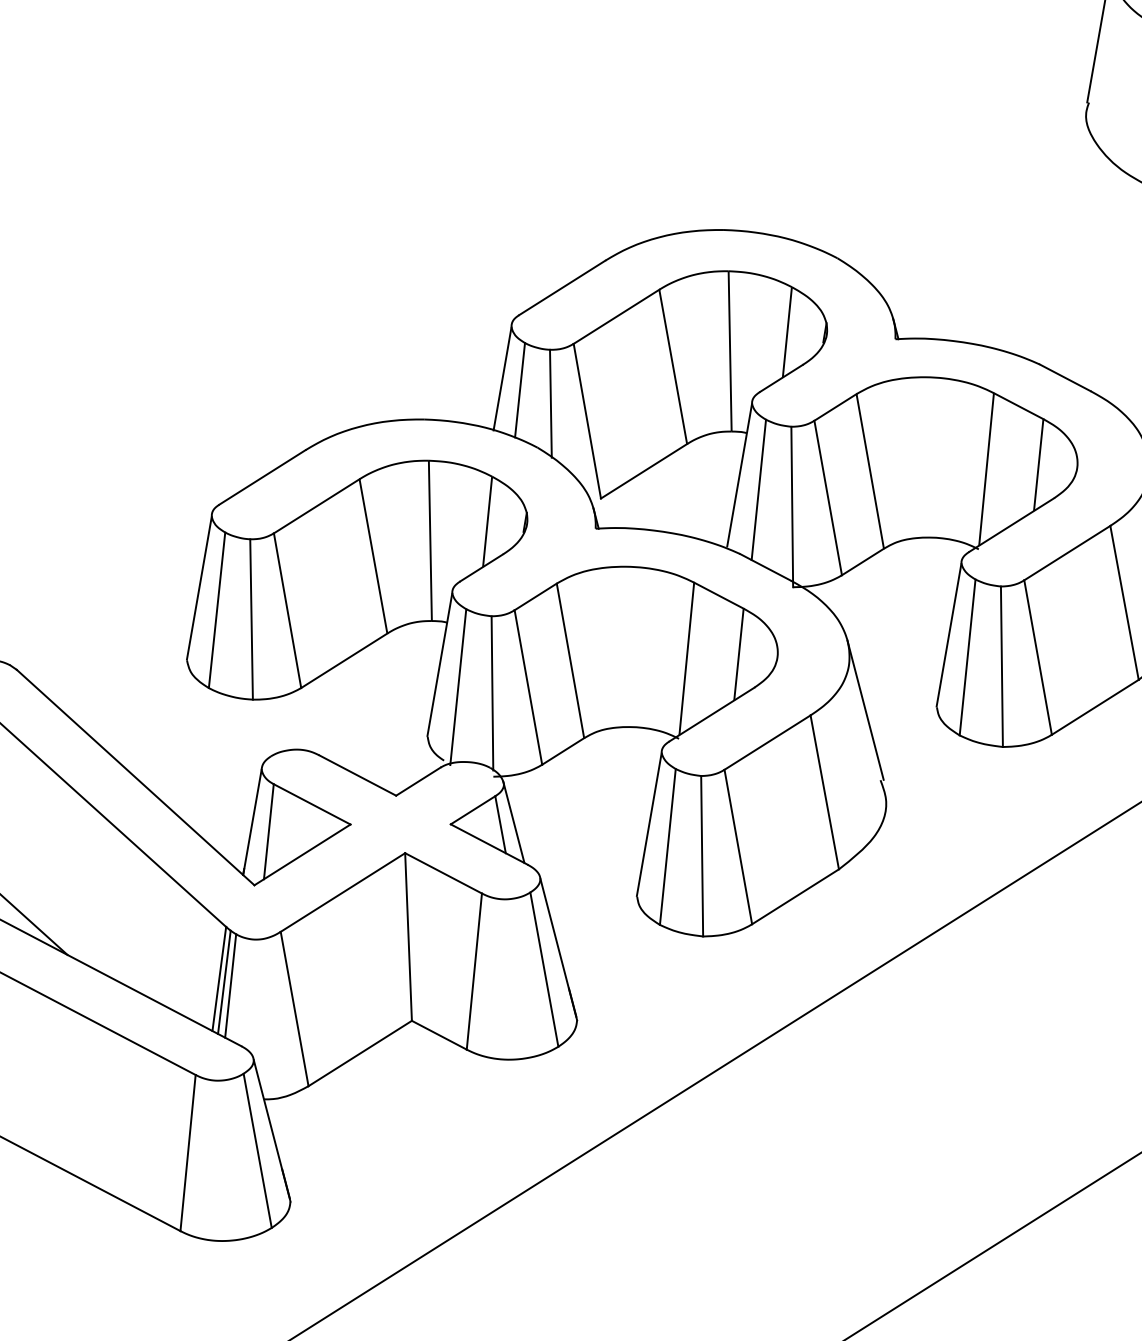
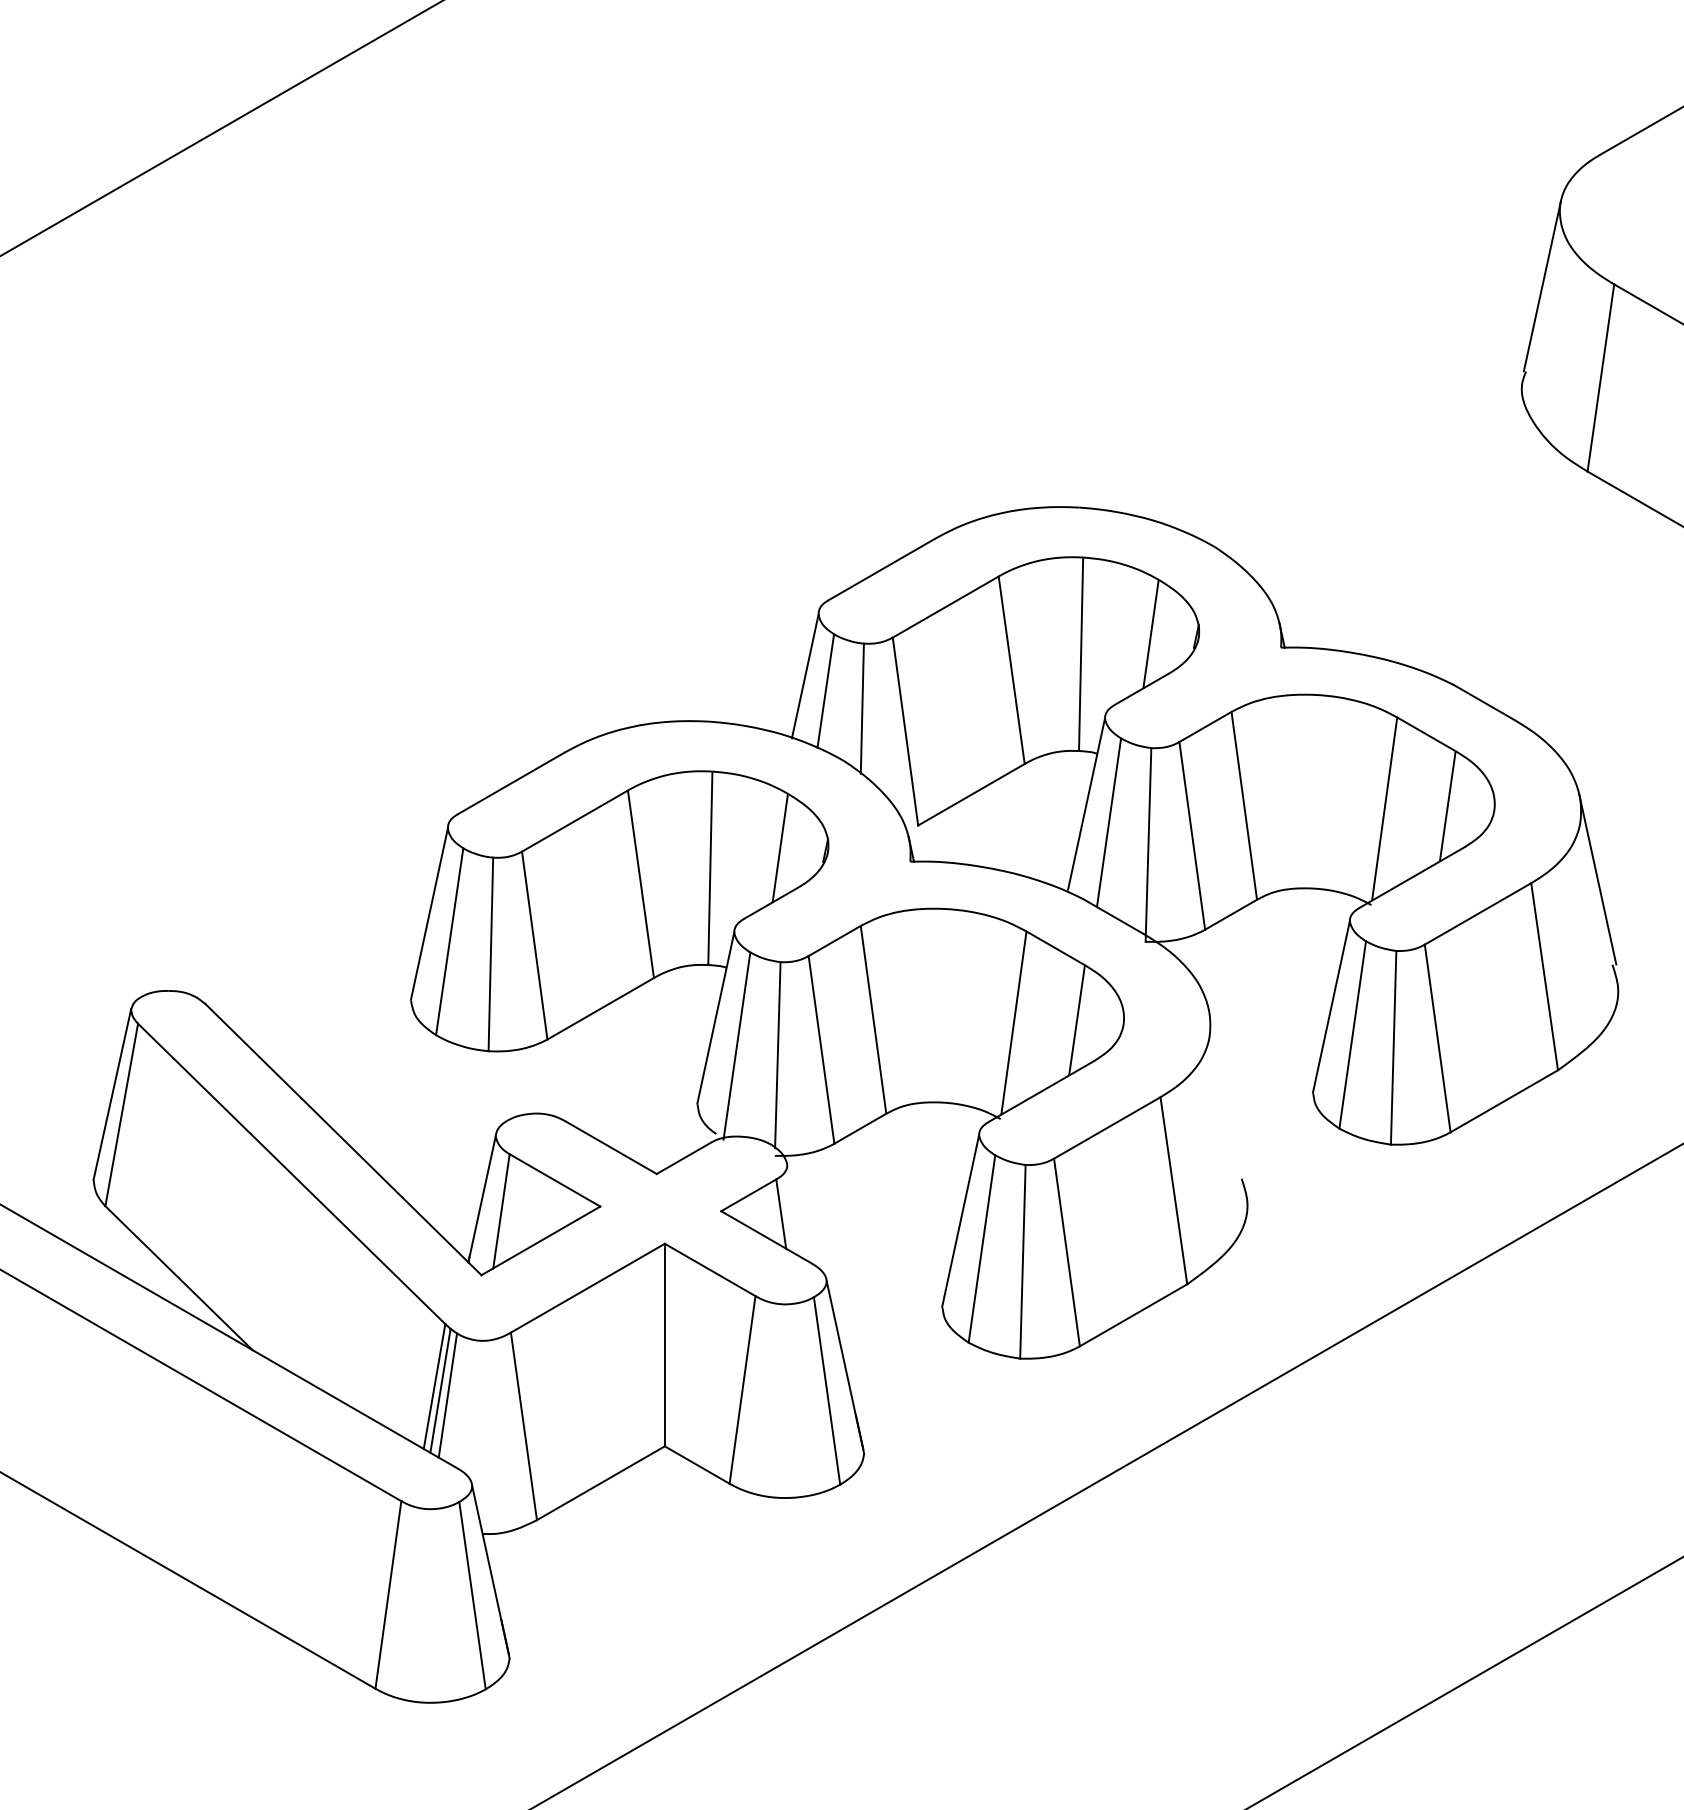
line: (865, 710) -> (1226, 1093), removed
line: (513, 822) -> (797, 1211), removed

